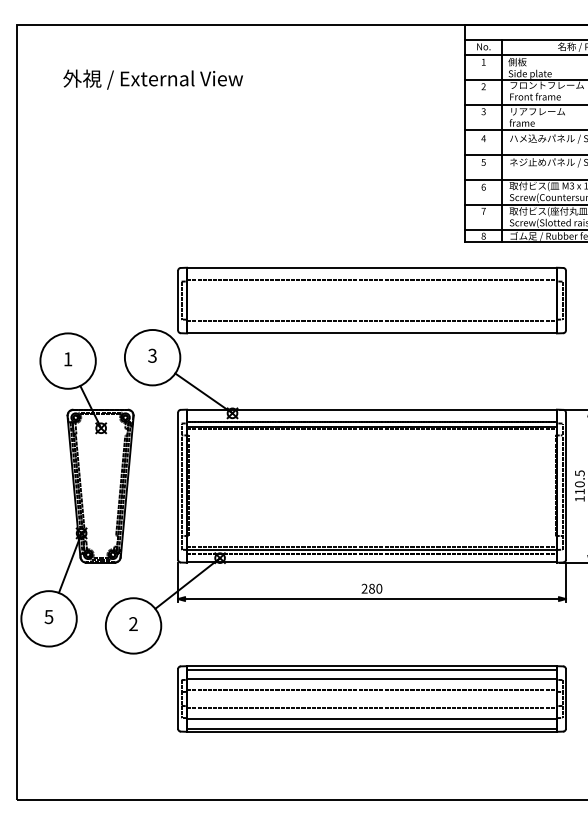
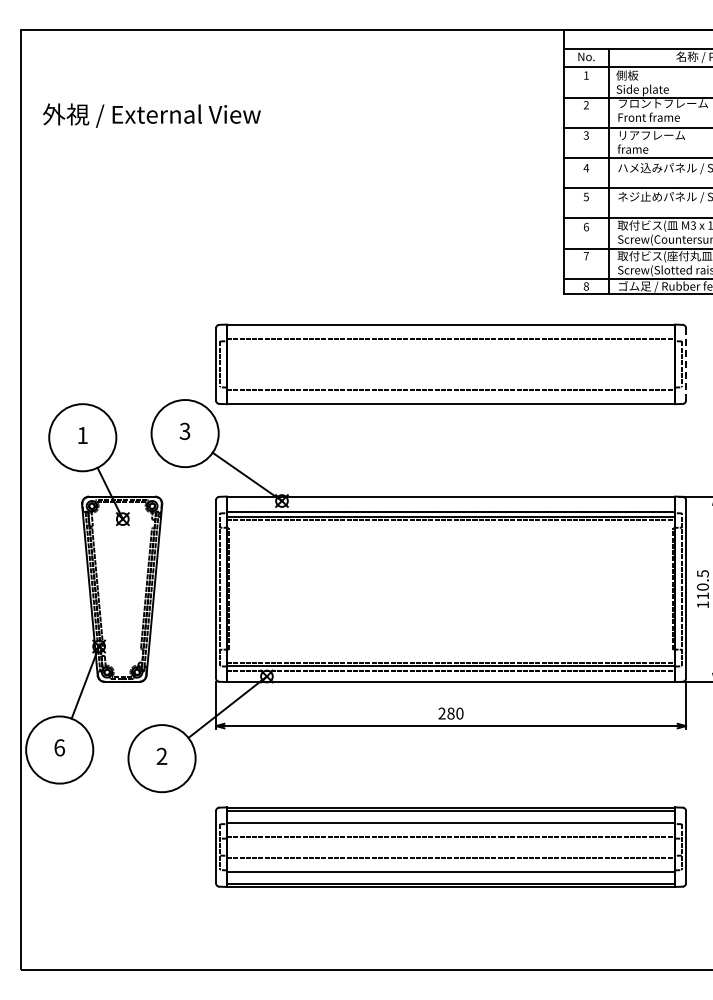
text: (152, 79) -> (151, 115), moved
line: (566, 299) -> (686, 363), solid -> dashed
text: (48, 616) -> (59, 747), 5 -> 6

